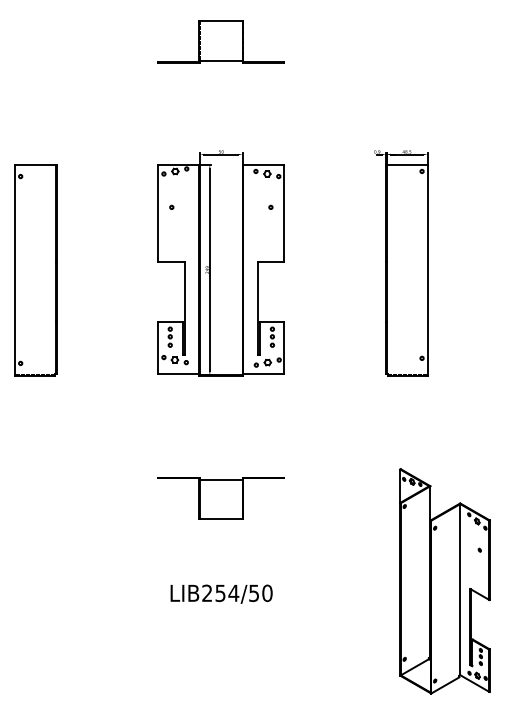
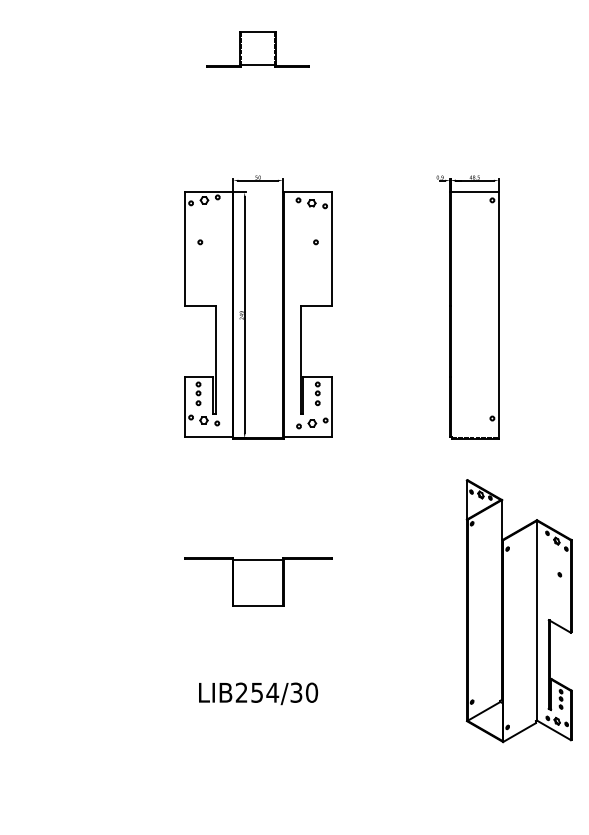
part: (220, 41) -> (257, 48), size x0.7
part: (35, 270) -> (41, 315), removed
part: (444, 581) -> (518, 611), moved
text: (254, 592) -> (296, 691), LIB254/50 -> LIB254/30

